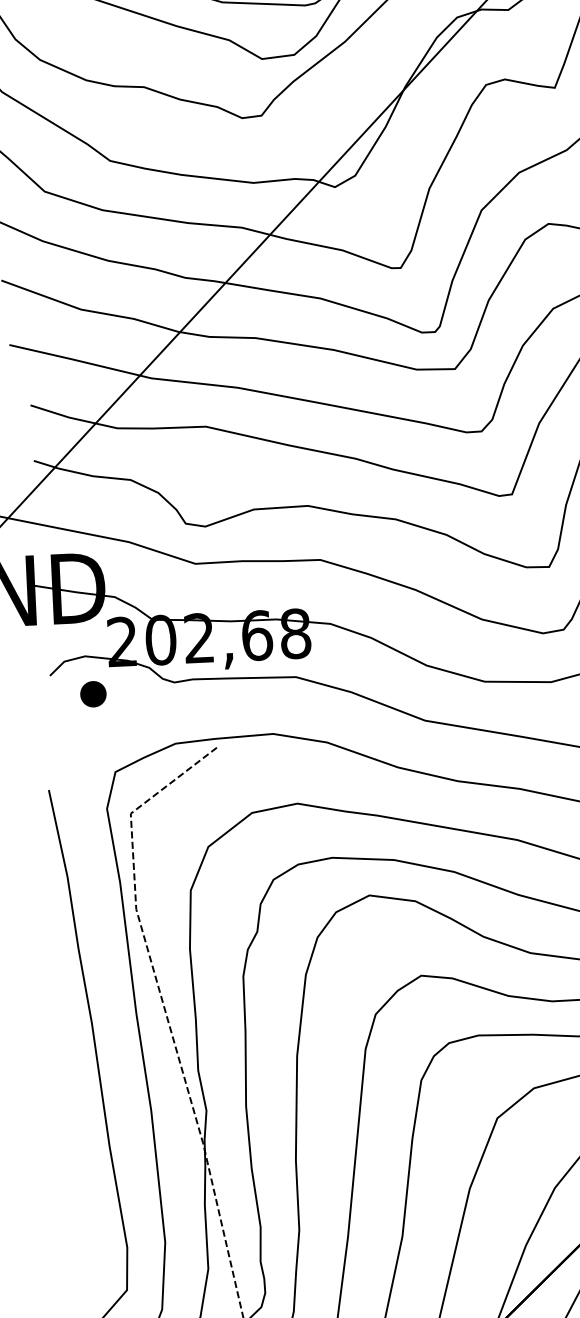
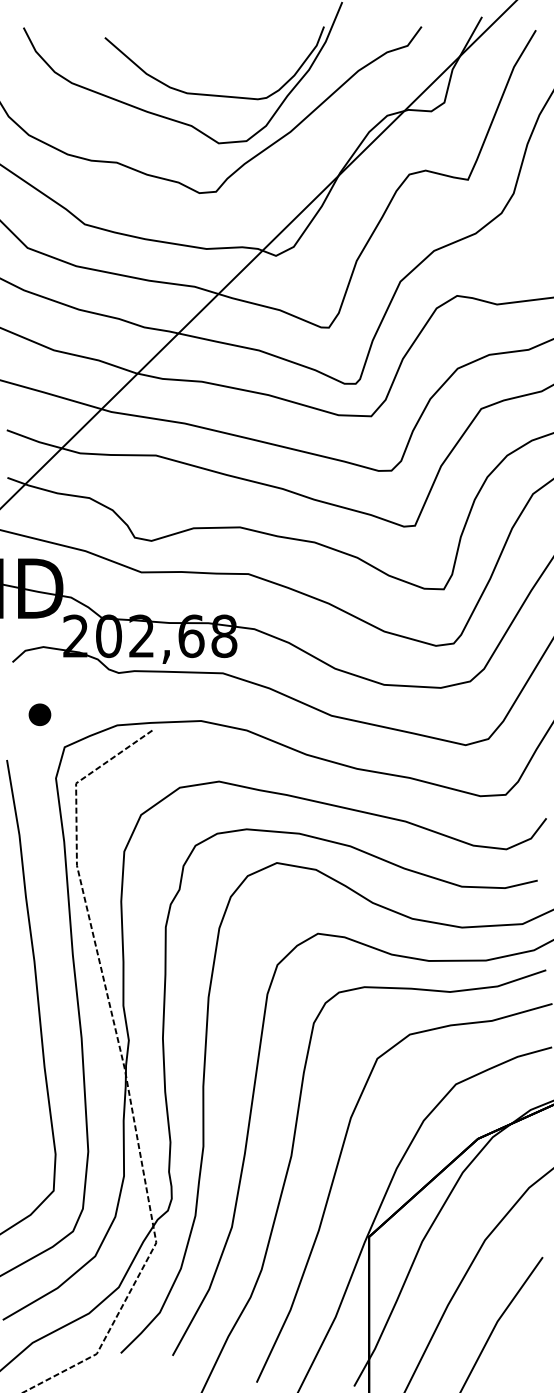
part: (92, 693) -> (39, 714), moved

